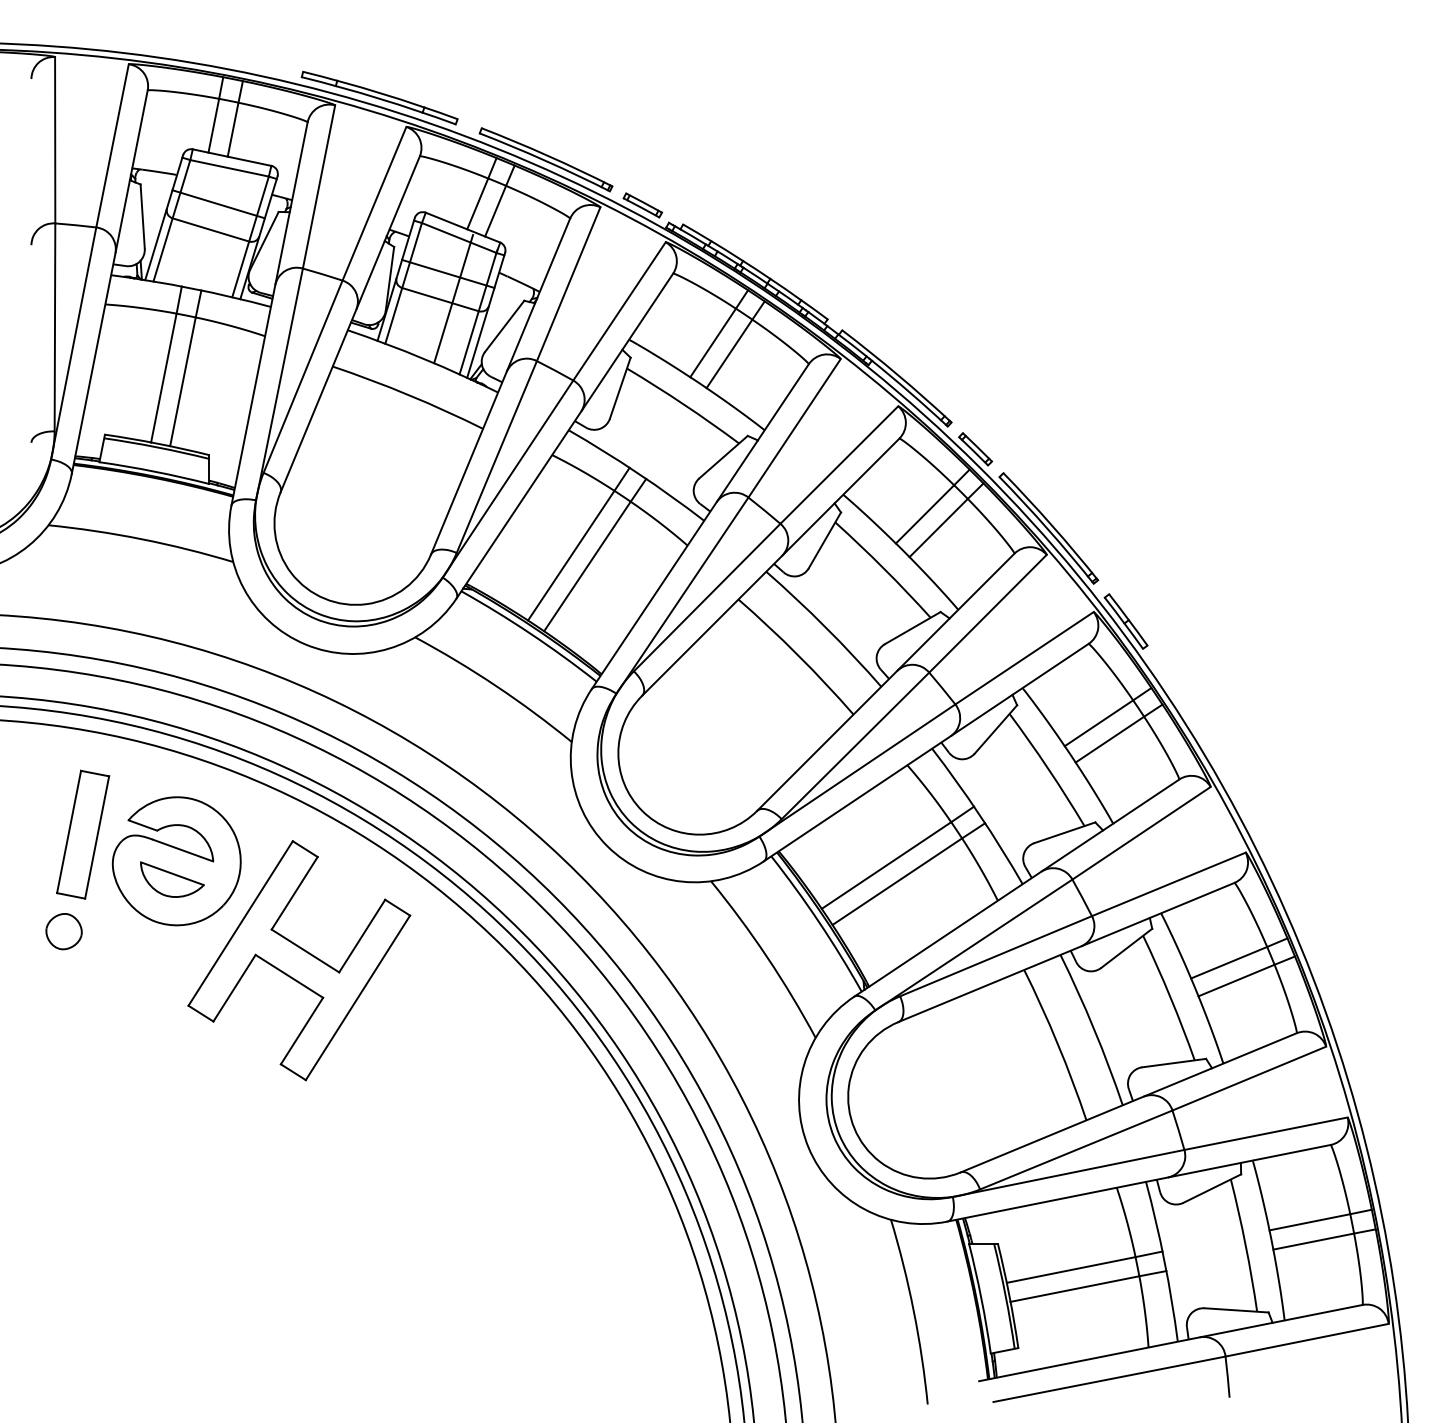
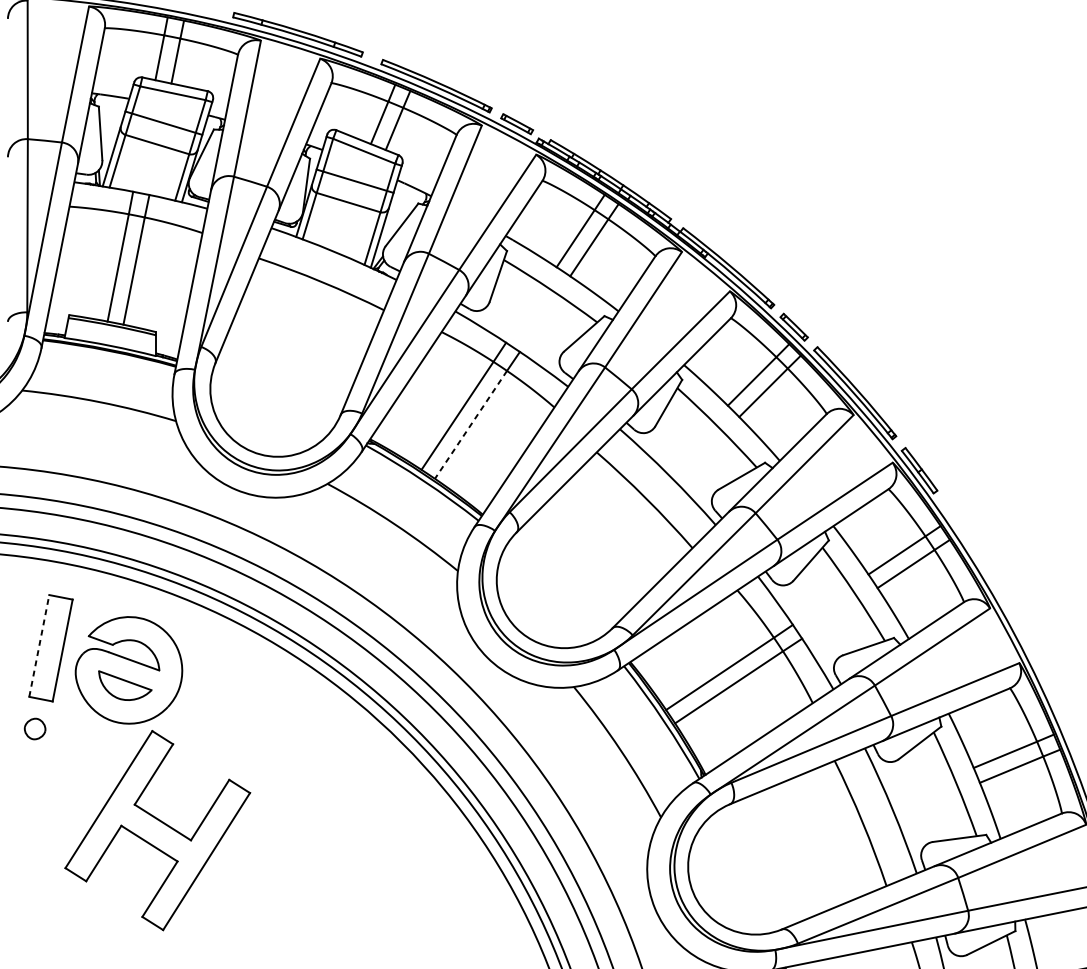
line: (453, 299) -> (359, 202), removed
line: (587, 566) -> (471, 424), solid -> dashed
line: (69, 831) -> (39, 645), solid -> dashed
part: (63, 931) -> (34, 728), size x0.7
part: (299, 960) -> (157, 830), moved

